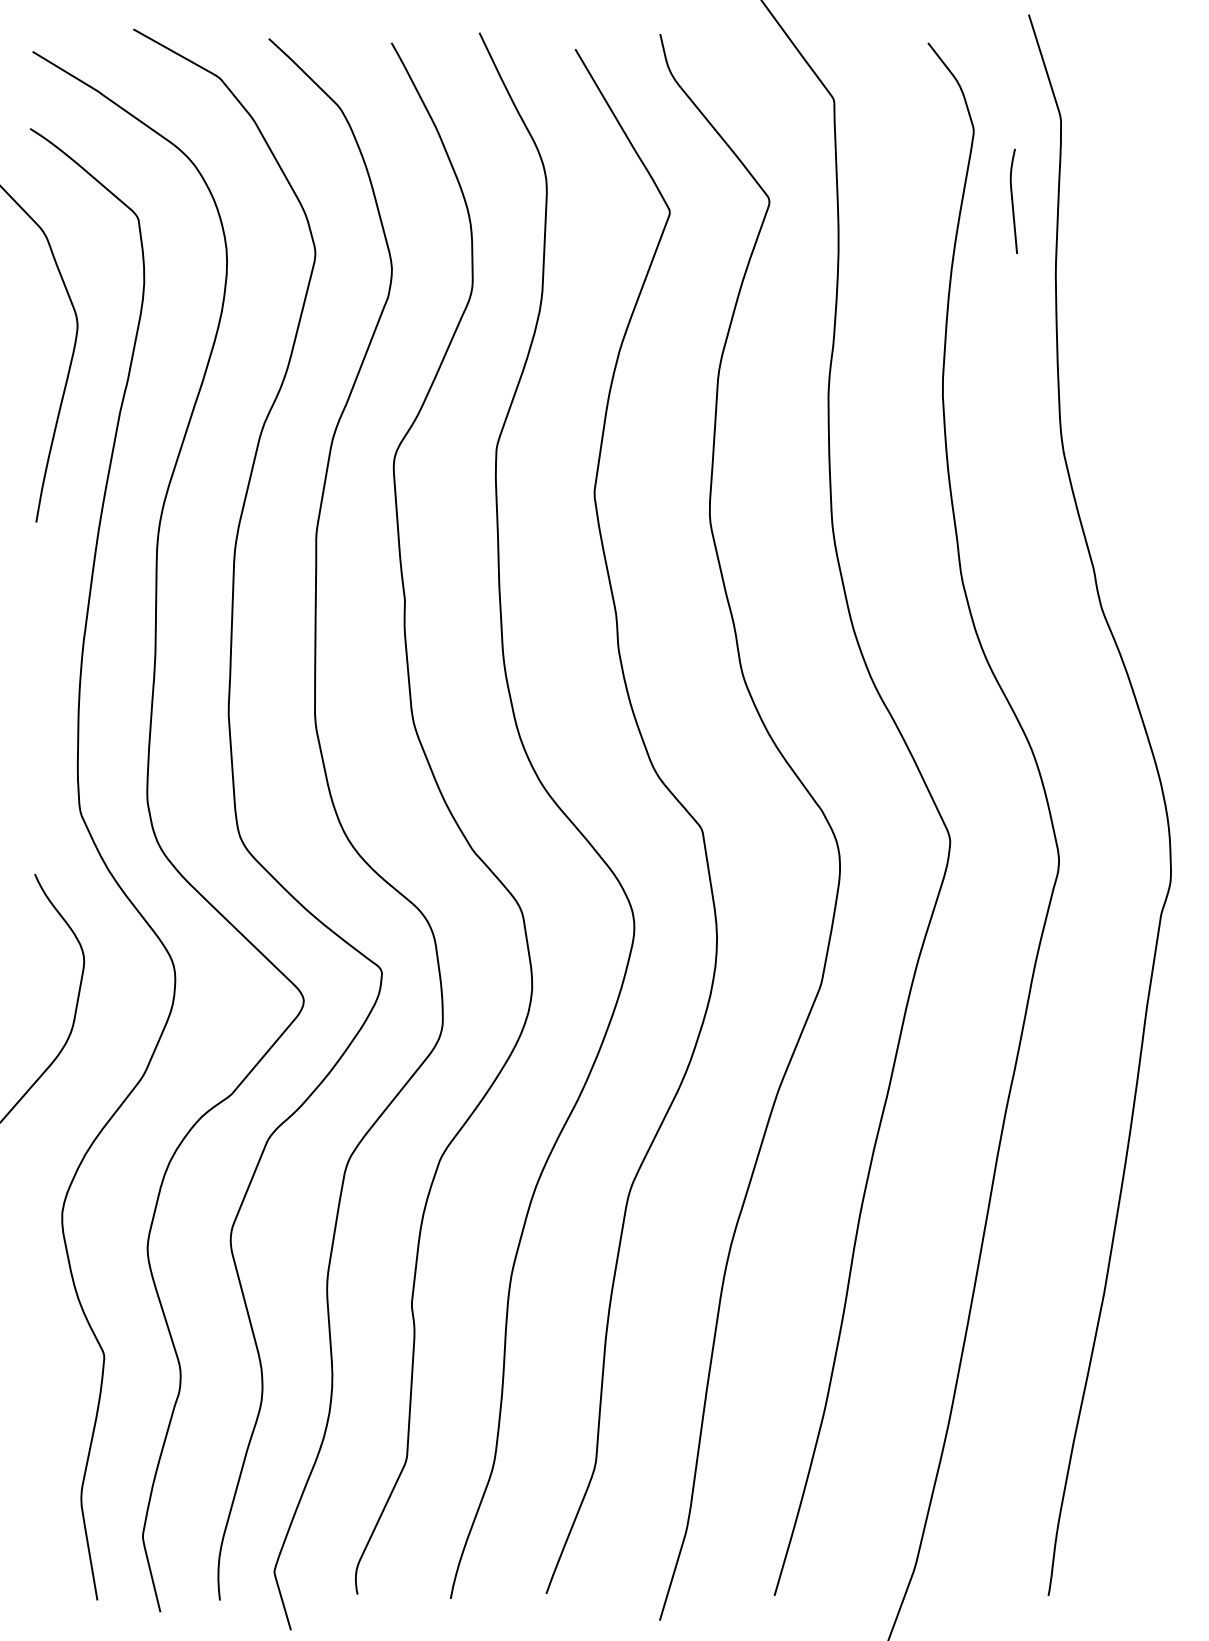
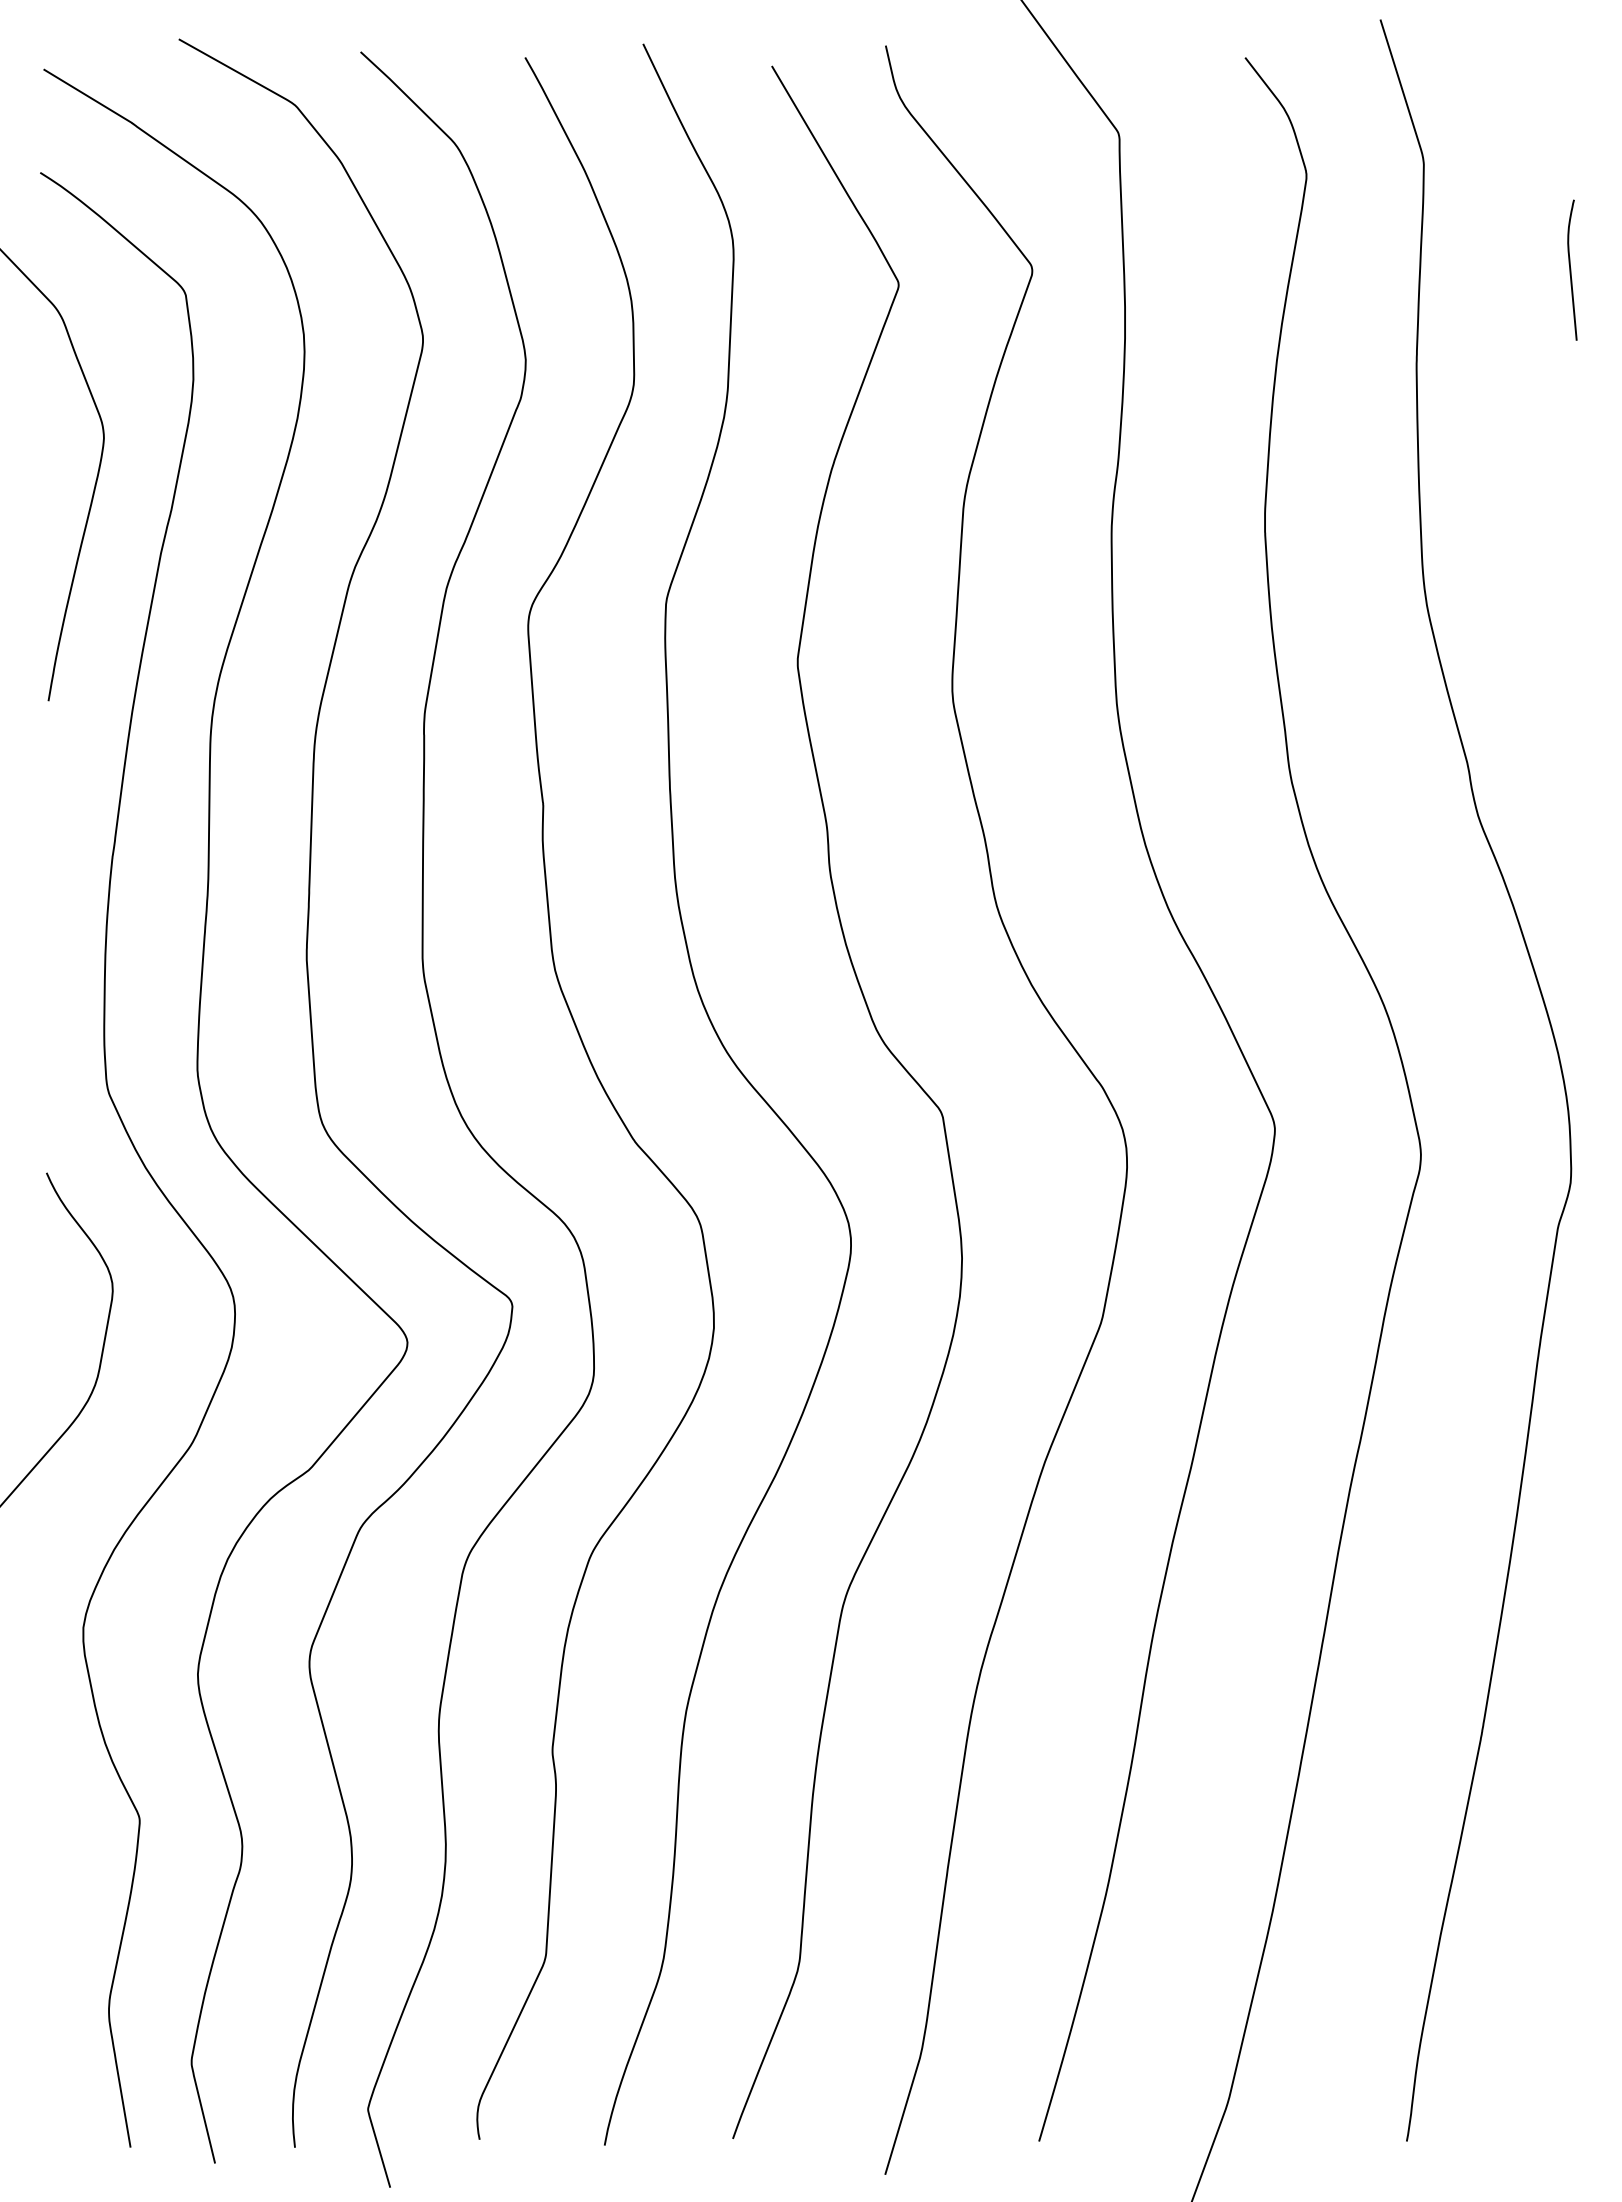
curve: (1013, 200) -> (1571, 269), moved

